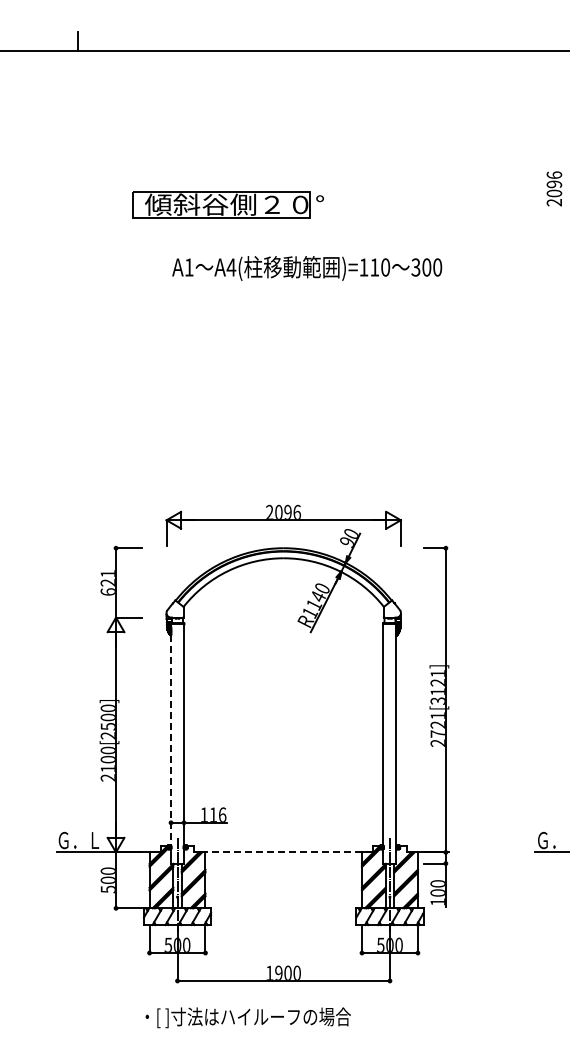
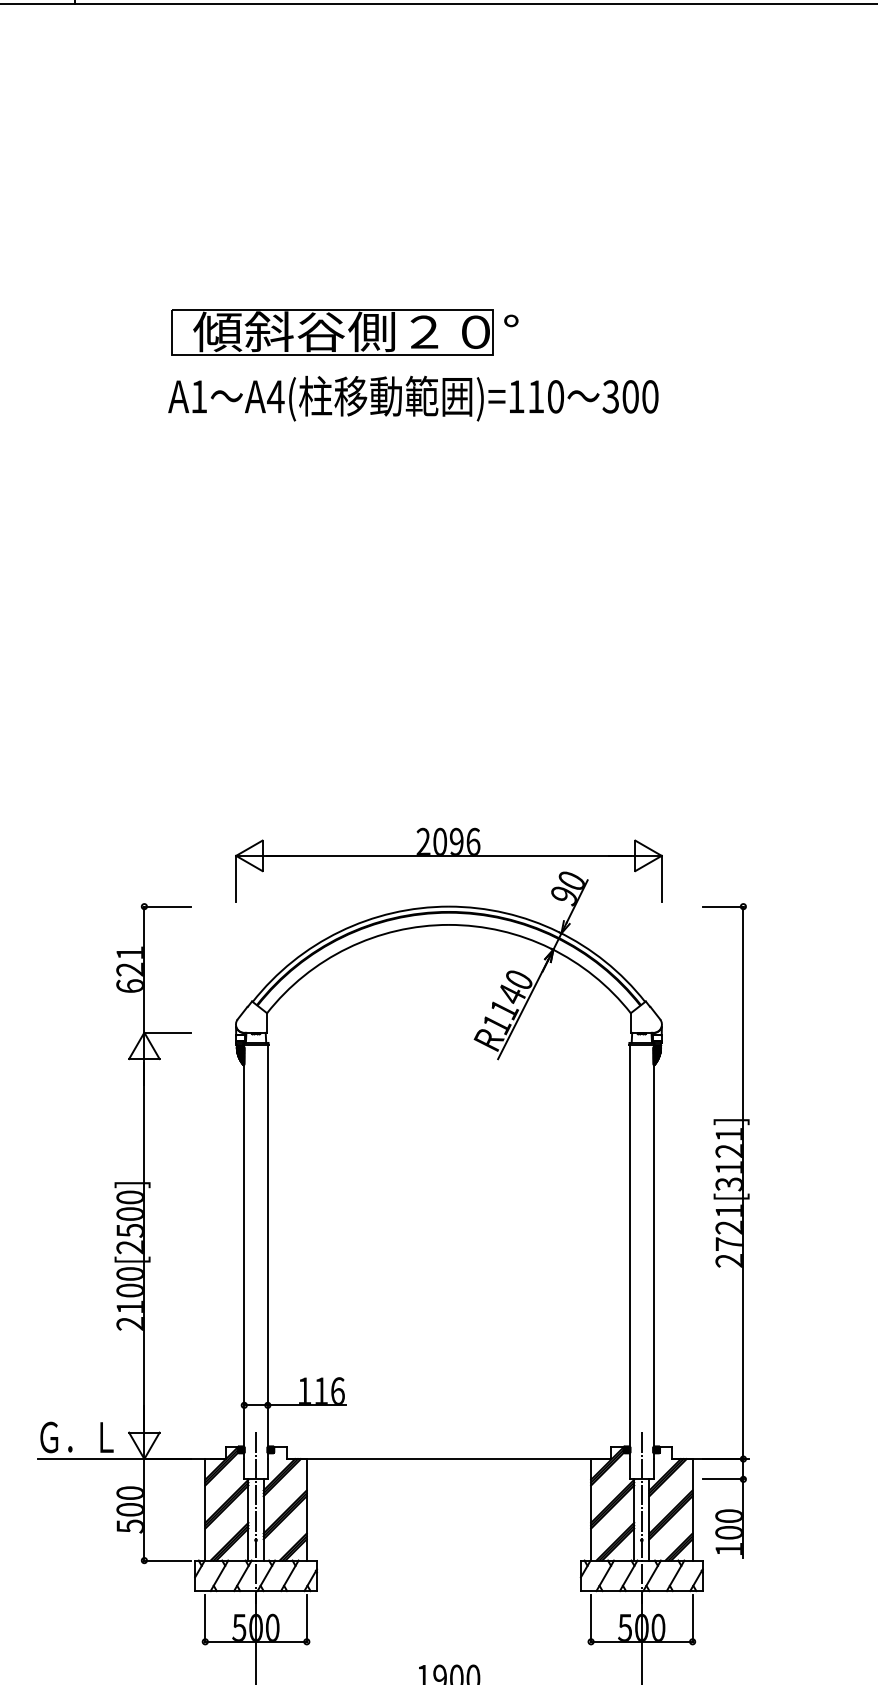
part: (227, 204) -> (343, 331), moved
text: (307, 268) -> (413, 398), moved
line: (171, 738) -> (245, 1252), dashed -> solid
line: (283, 852) -> (448, 1459), dashed -> solid

